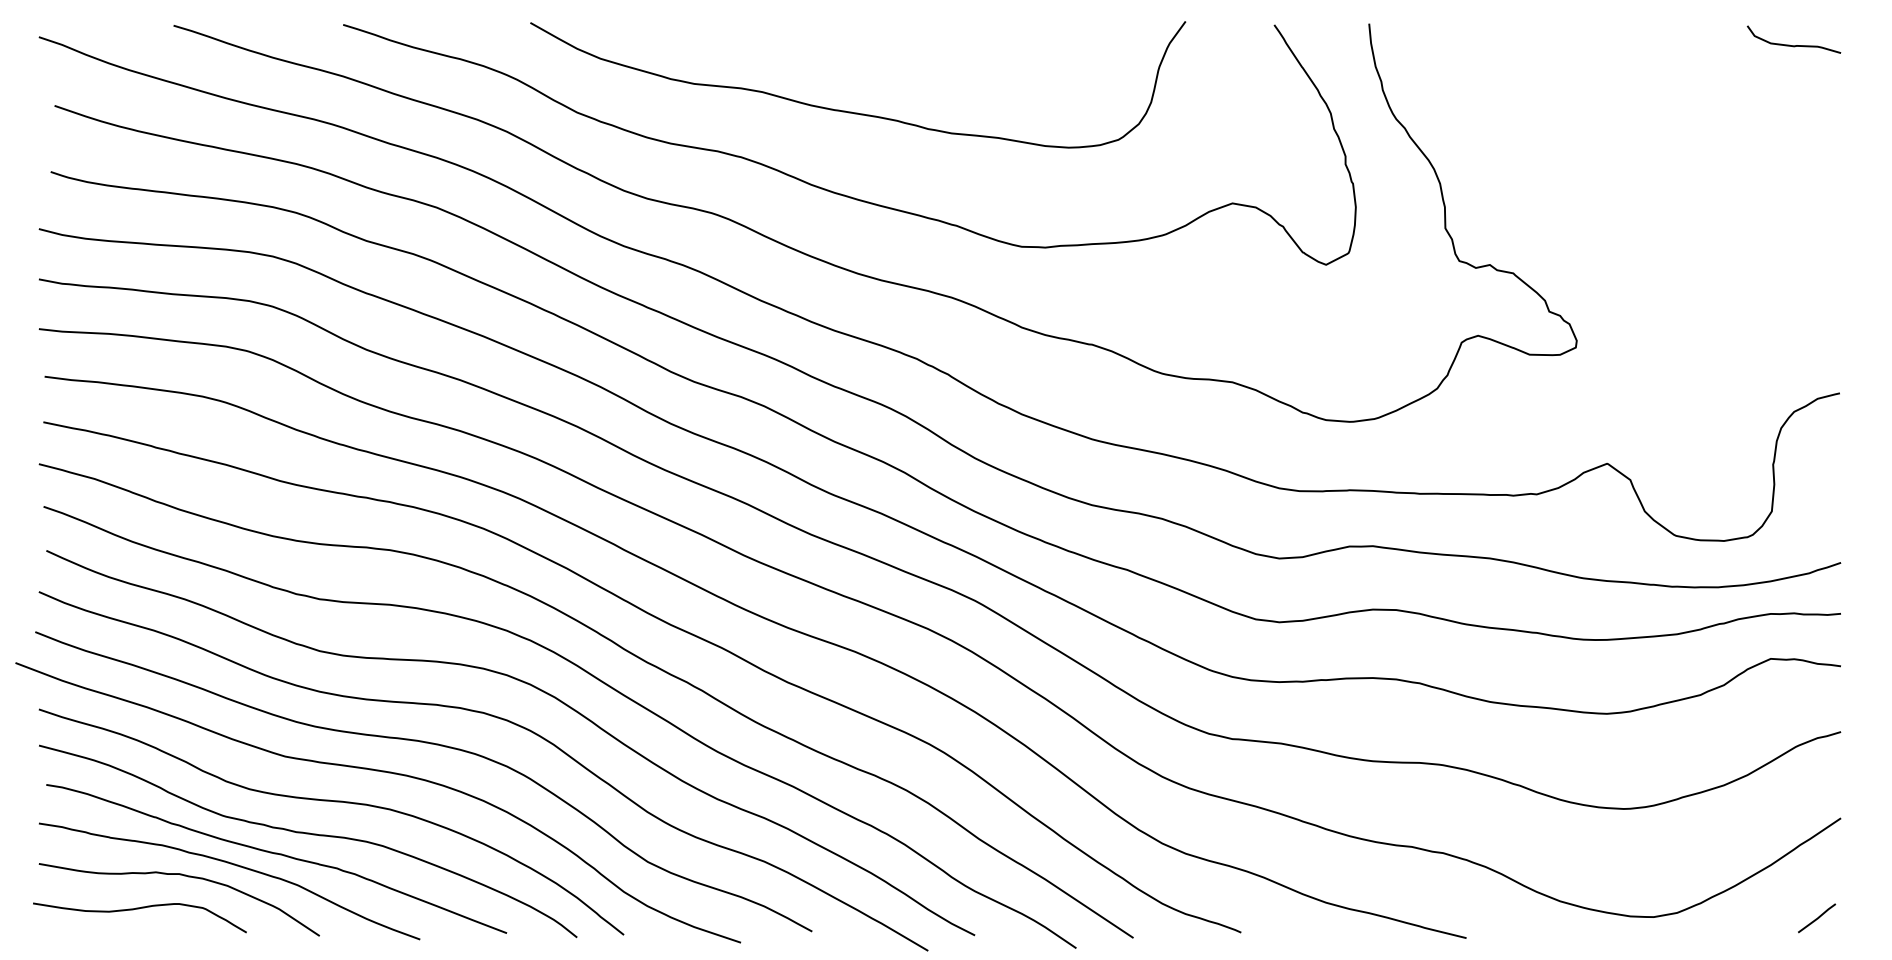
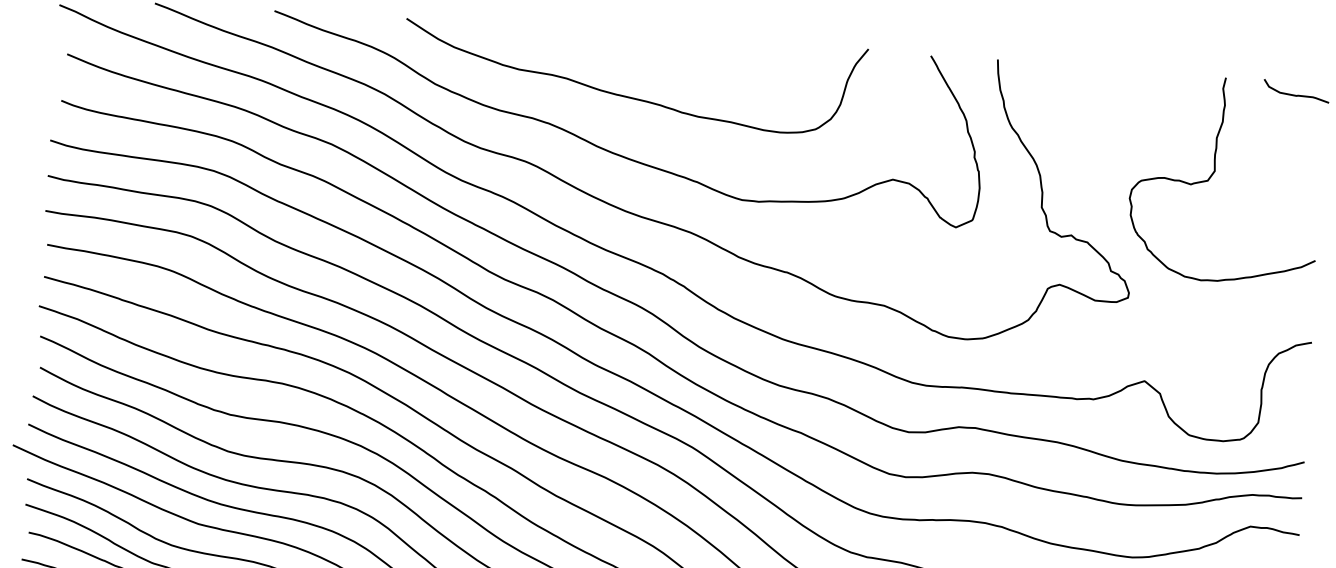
curve: (1687, 160) -> (1215, 171), added

